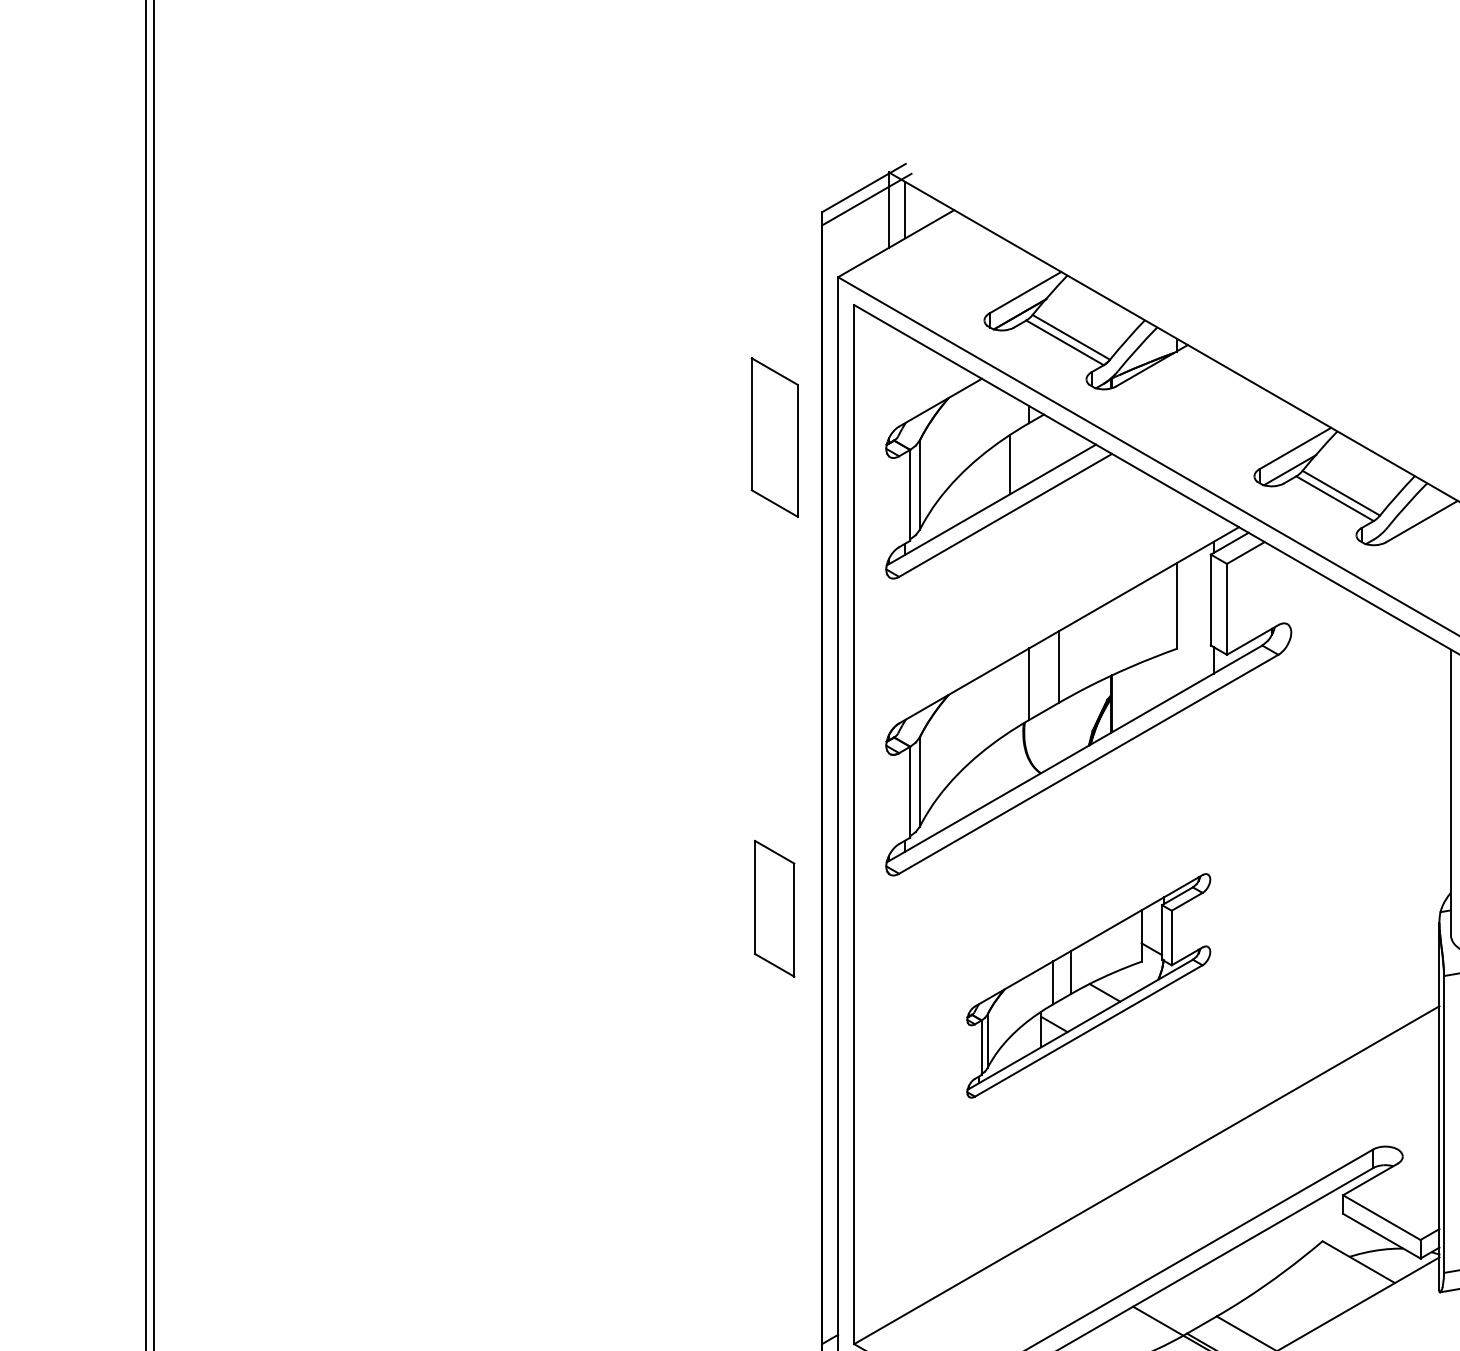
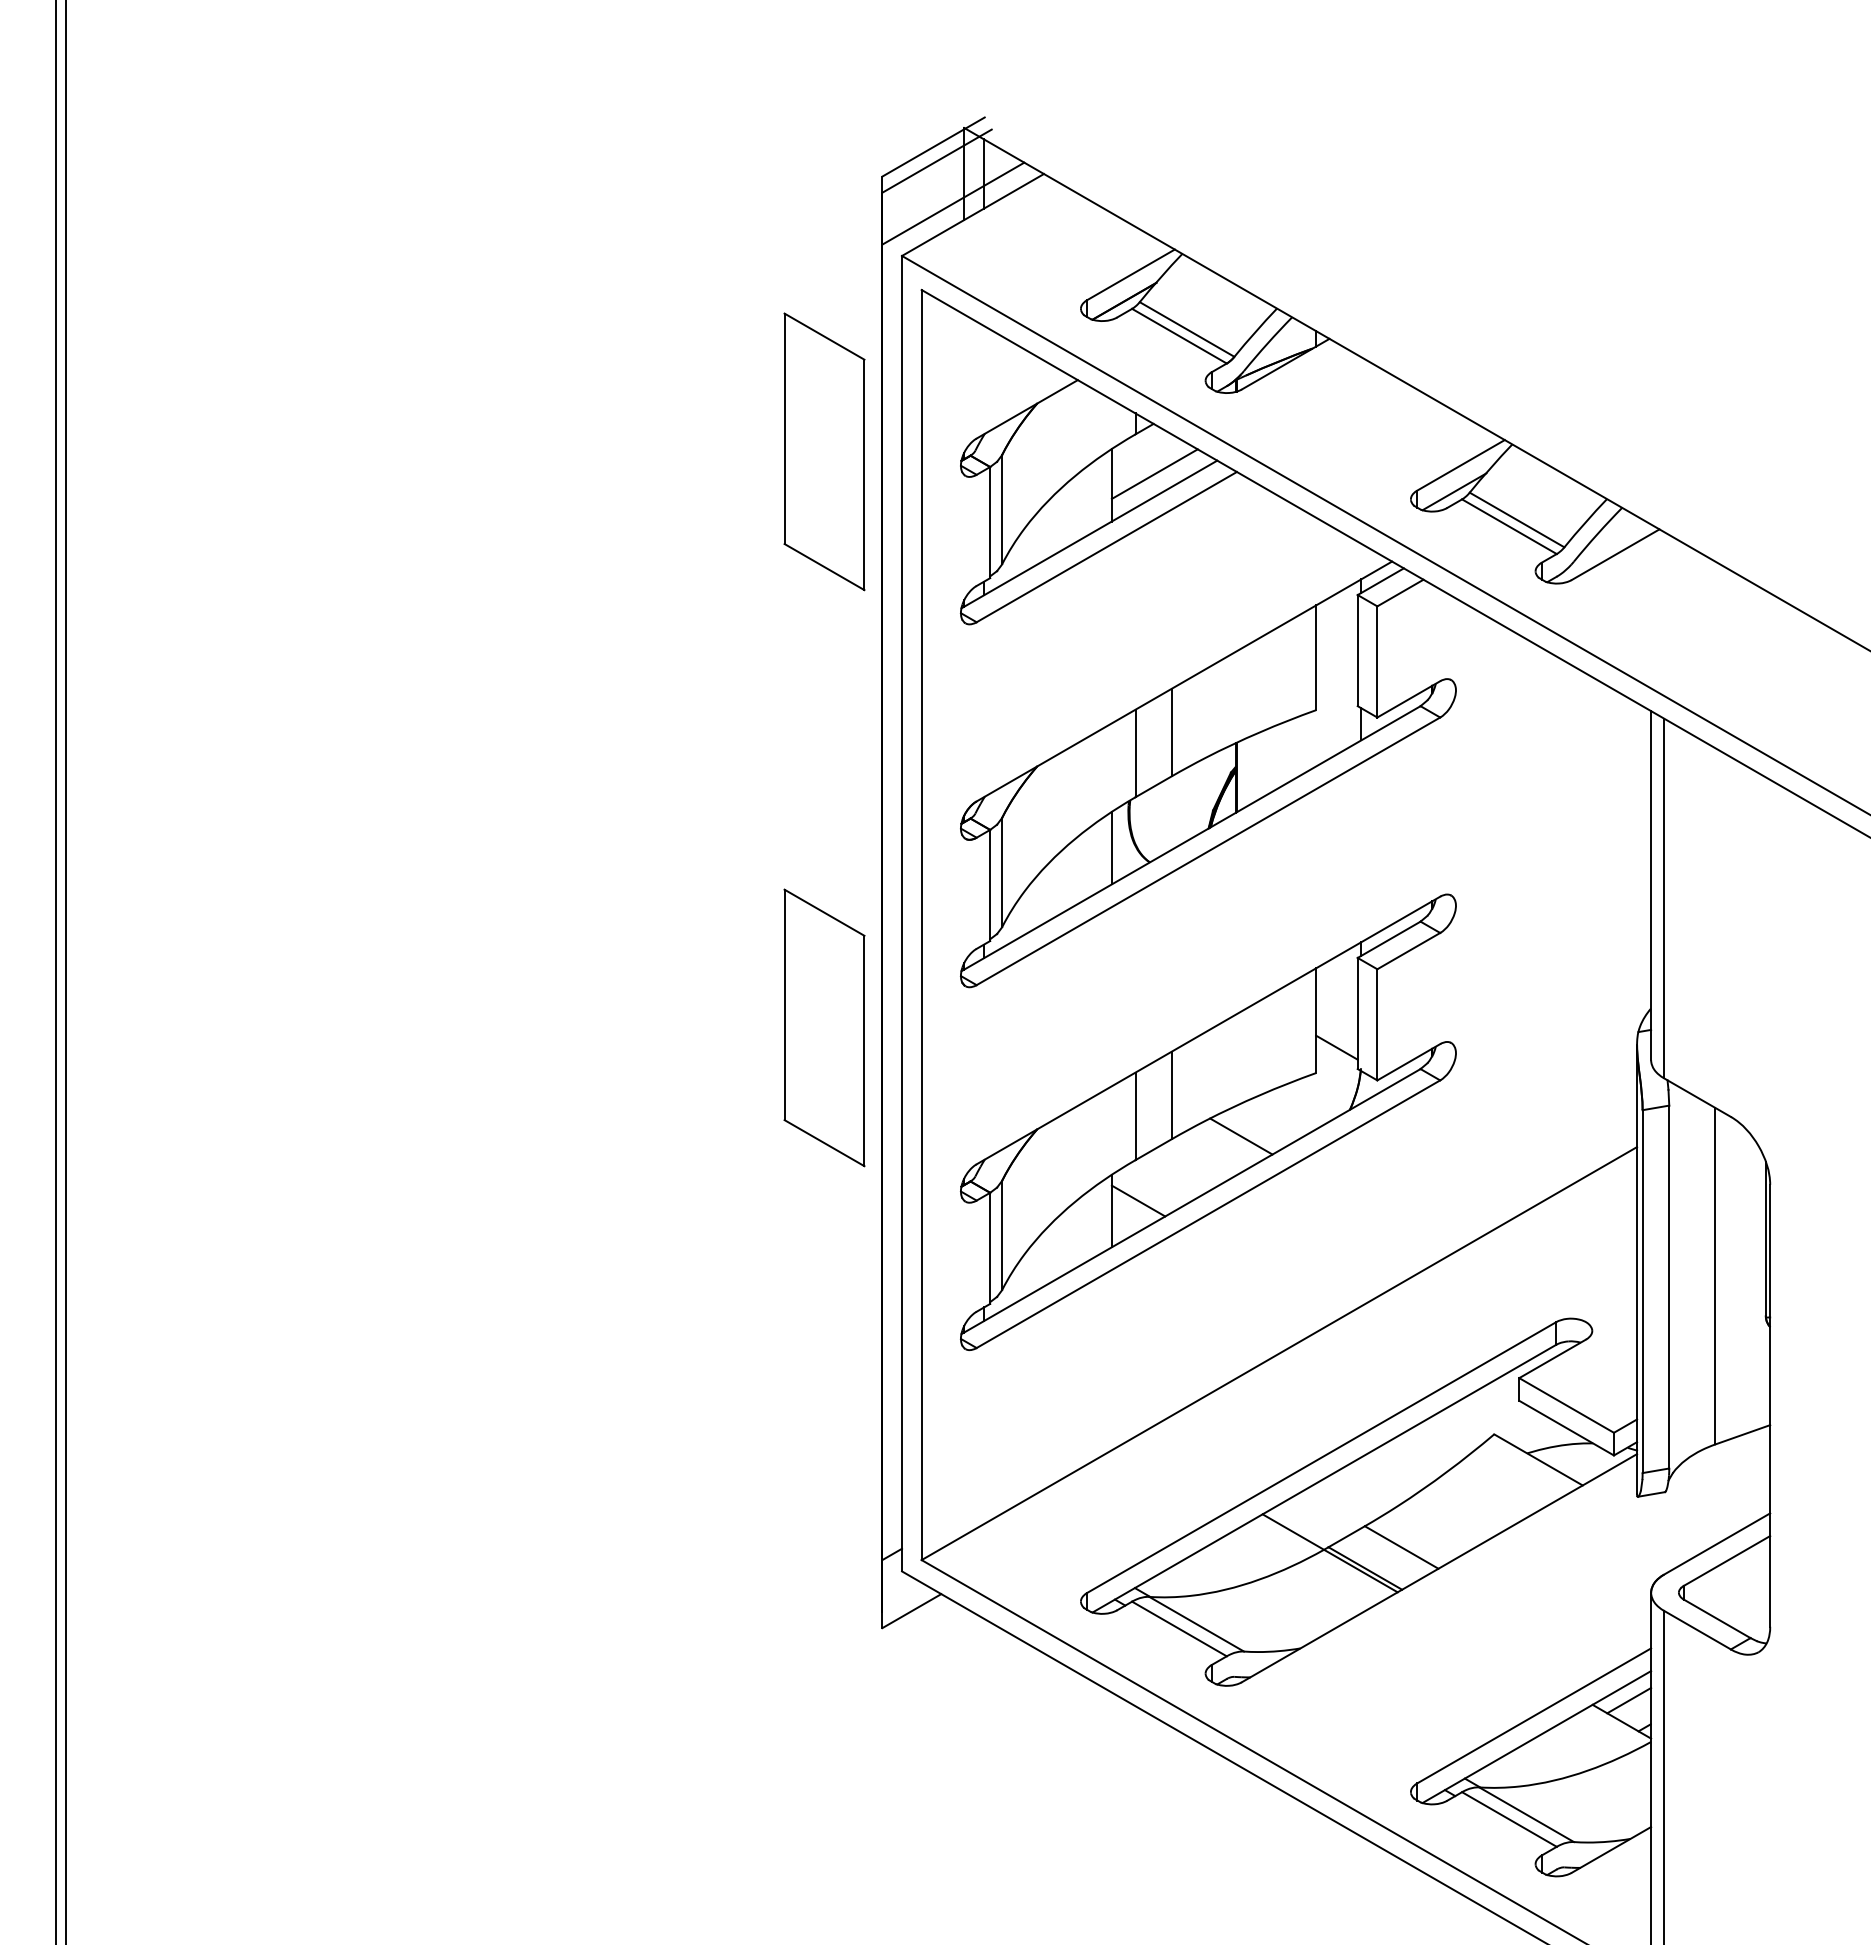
line: (880, 234) -> (953, 203), added
part: (774, 437) -> (824, 451), size x1.43
line: (1044, 455) -> (1154, 473), added
line: (1009, 761) -> (1111, 848), added
part: (774, 908) -> (824, 1027), size x1.67
part: (1088, 985) -> (1208, 1121), size x1.67

